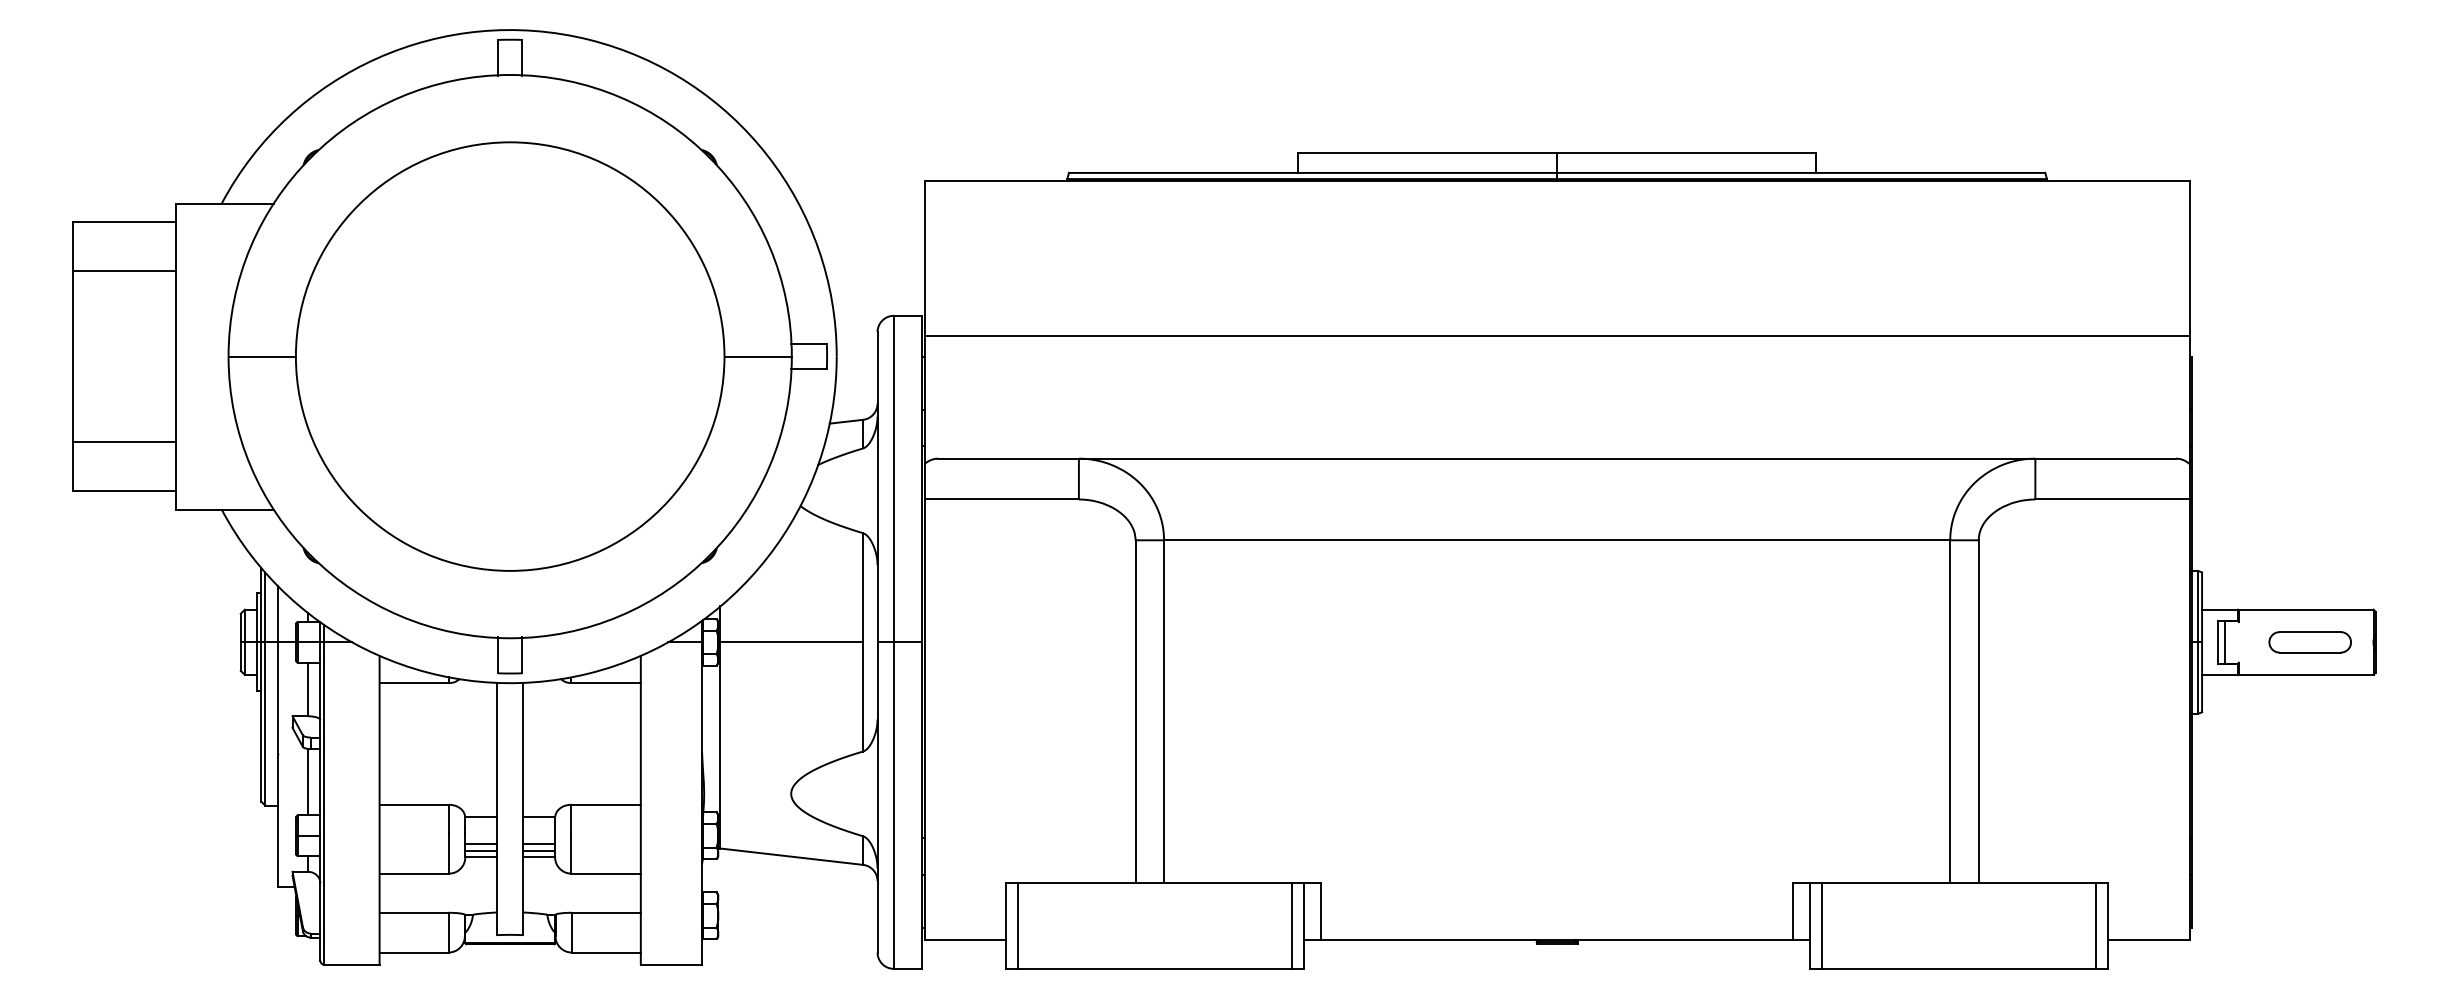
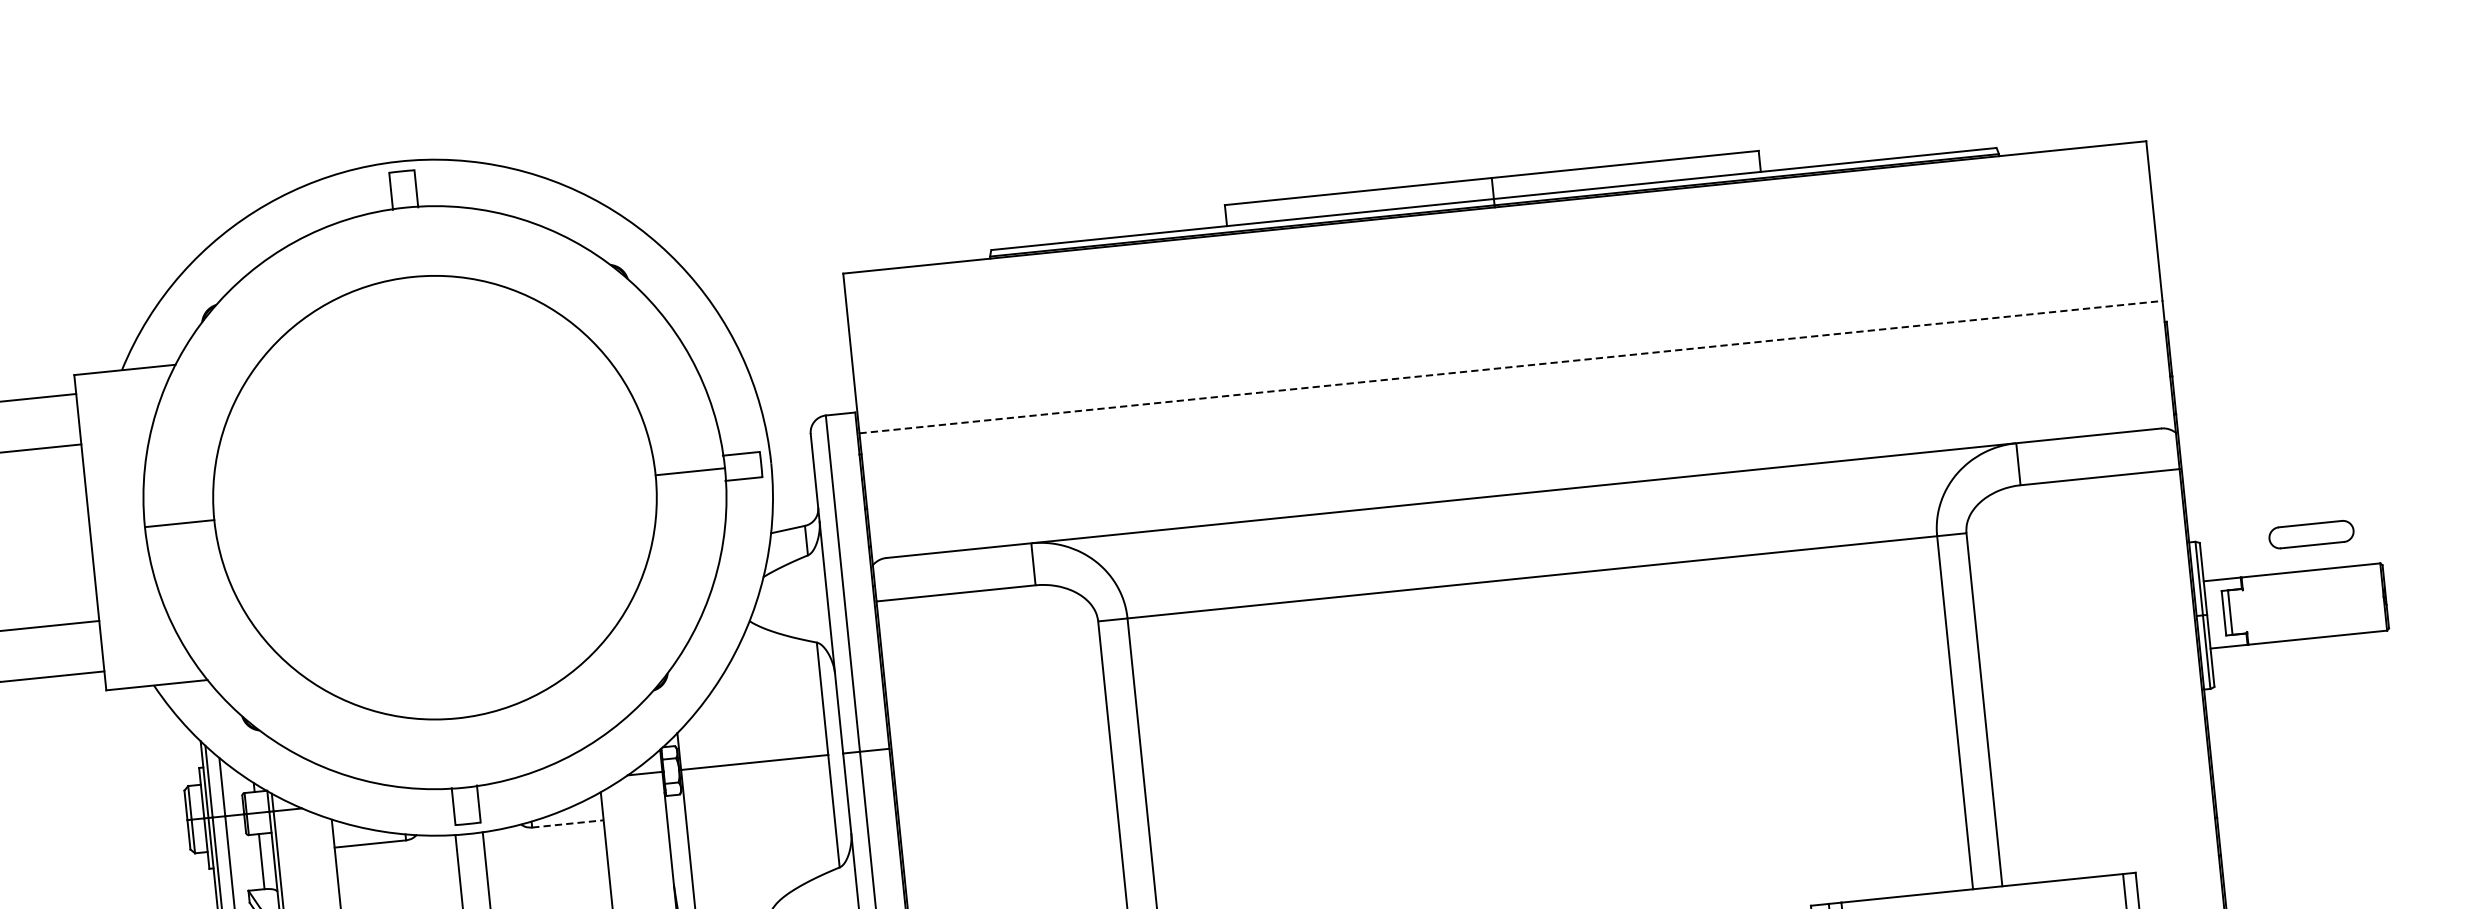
line: (1557, 336) -> (1511, 367), solid -> dashed
part: (2309, 642) -> (2310, 534), moved
line: (606, 683) -> (568, 824), solid -> dashed

